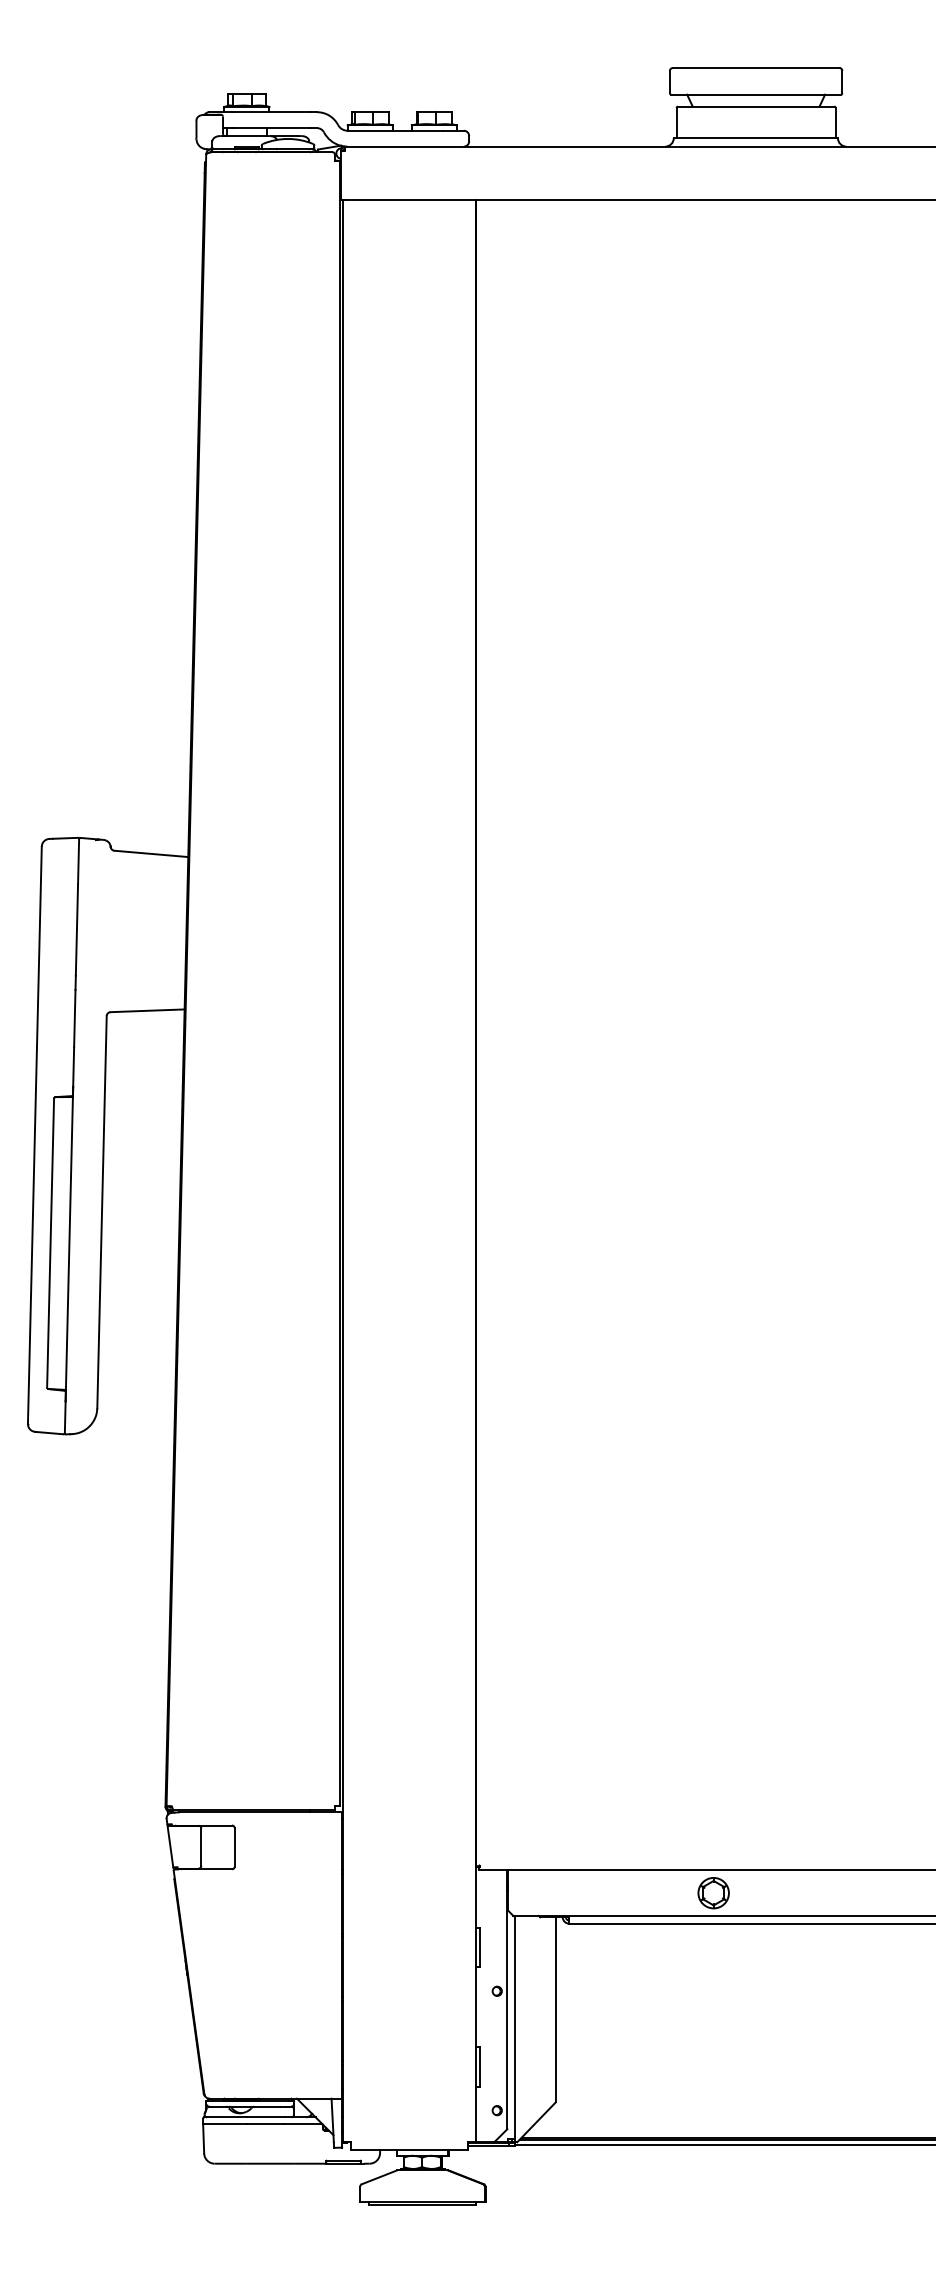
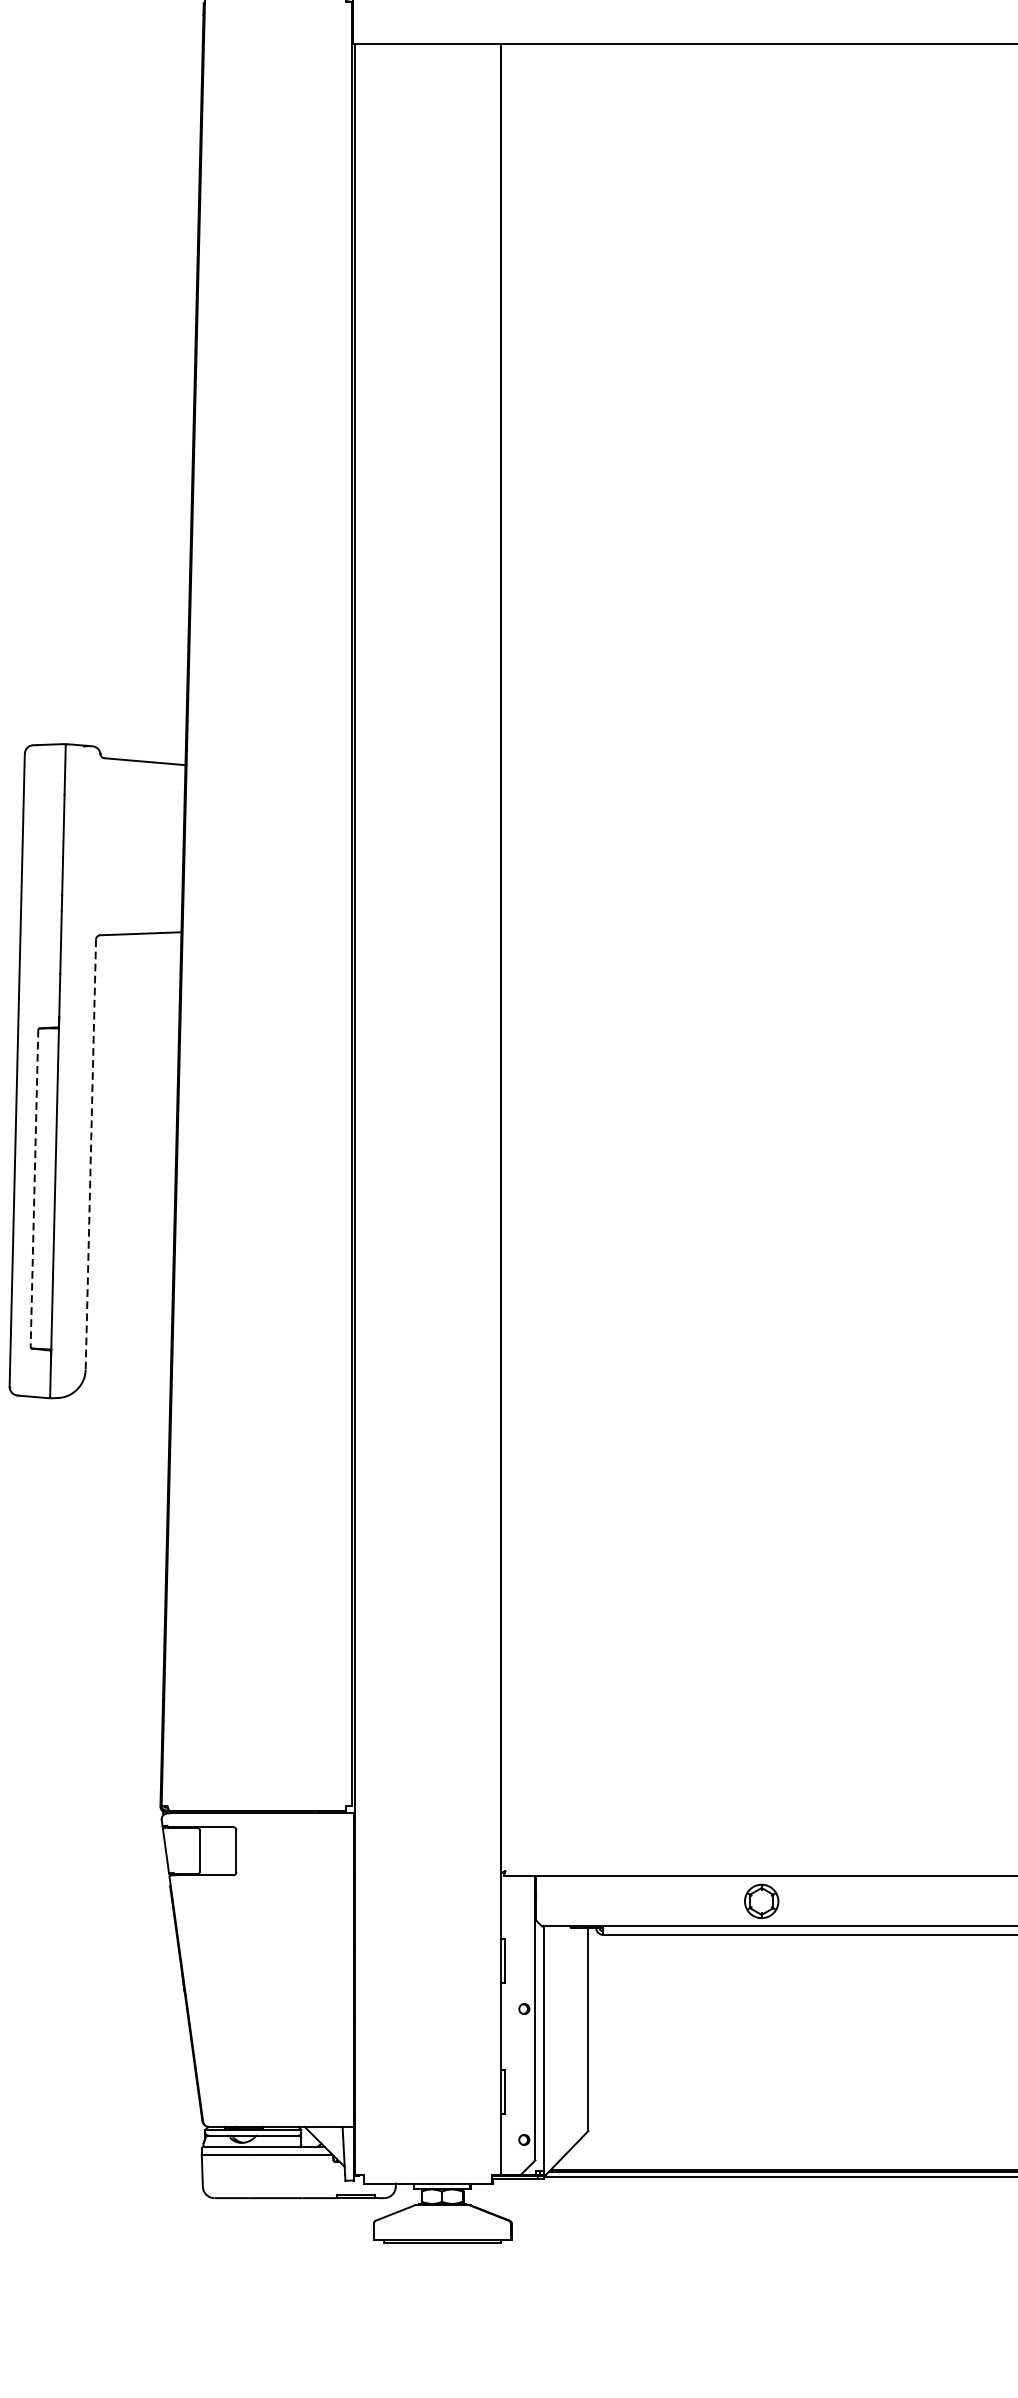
line: (102, 1212) -> (91, 1154), solid -> dashed
line: (50, 1243) -> (34, 1188), solid -> dashed

